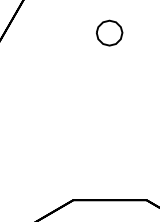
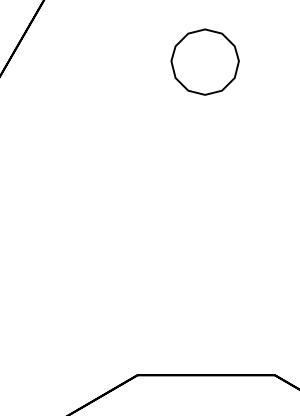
part: (109, 32) -> (205, 60), size x1.4

